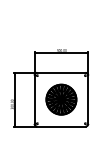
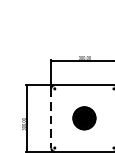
part: (61, 99) -> (84, 118), size x0.6
line: (34, 100) -> (51, 119), solid -> dashed

